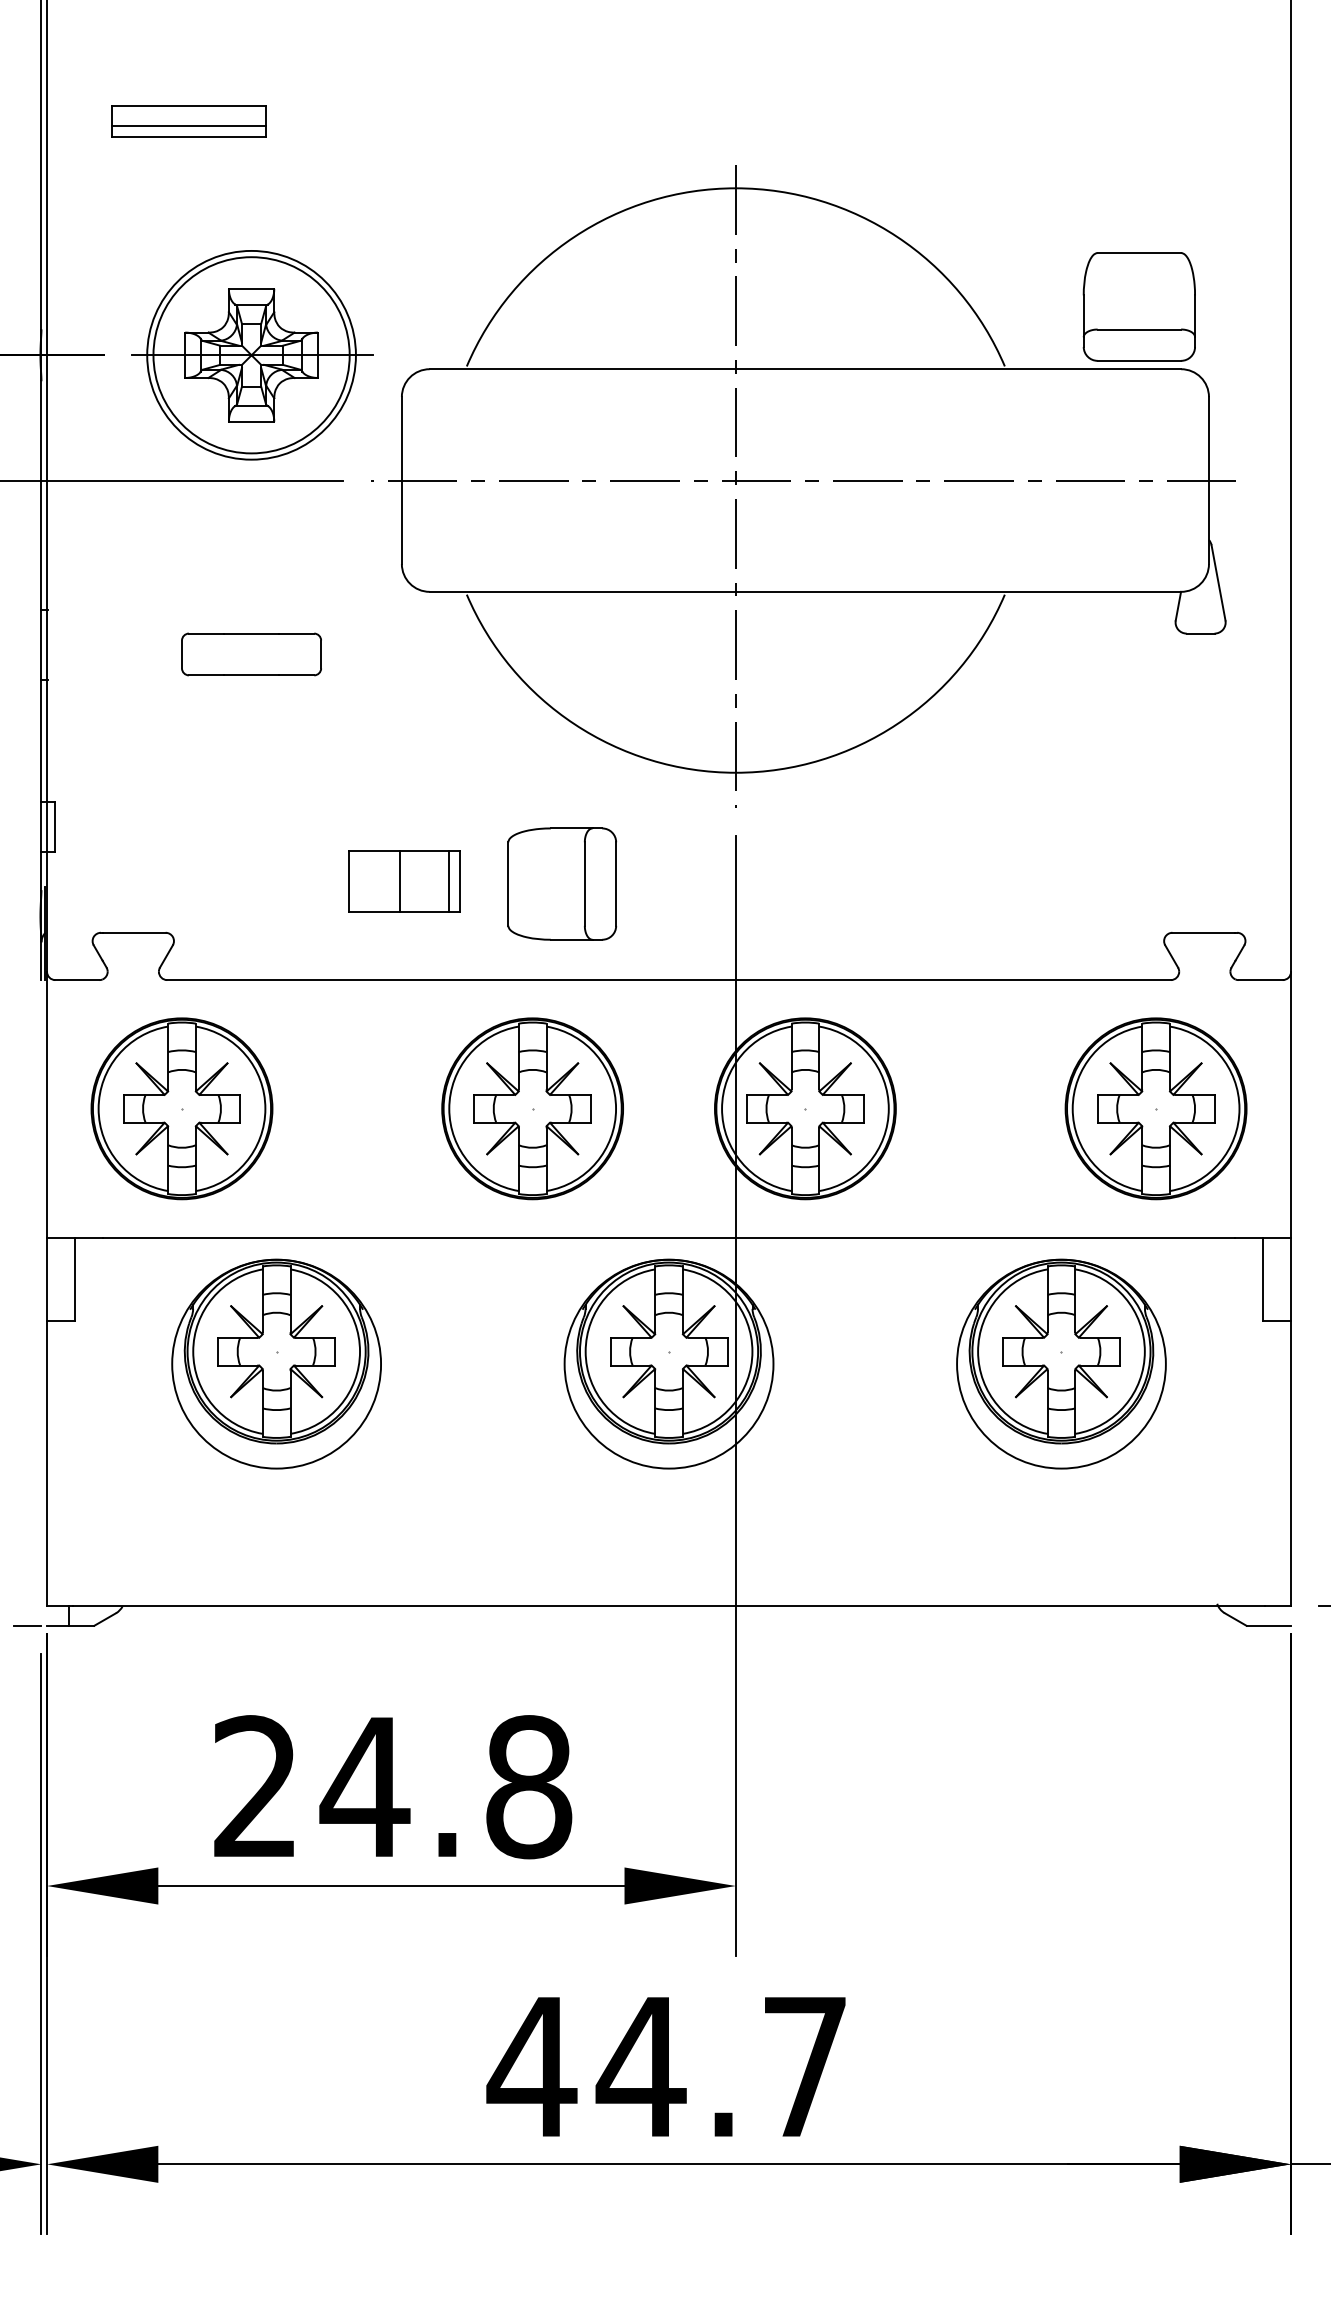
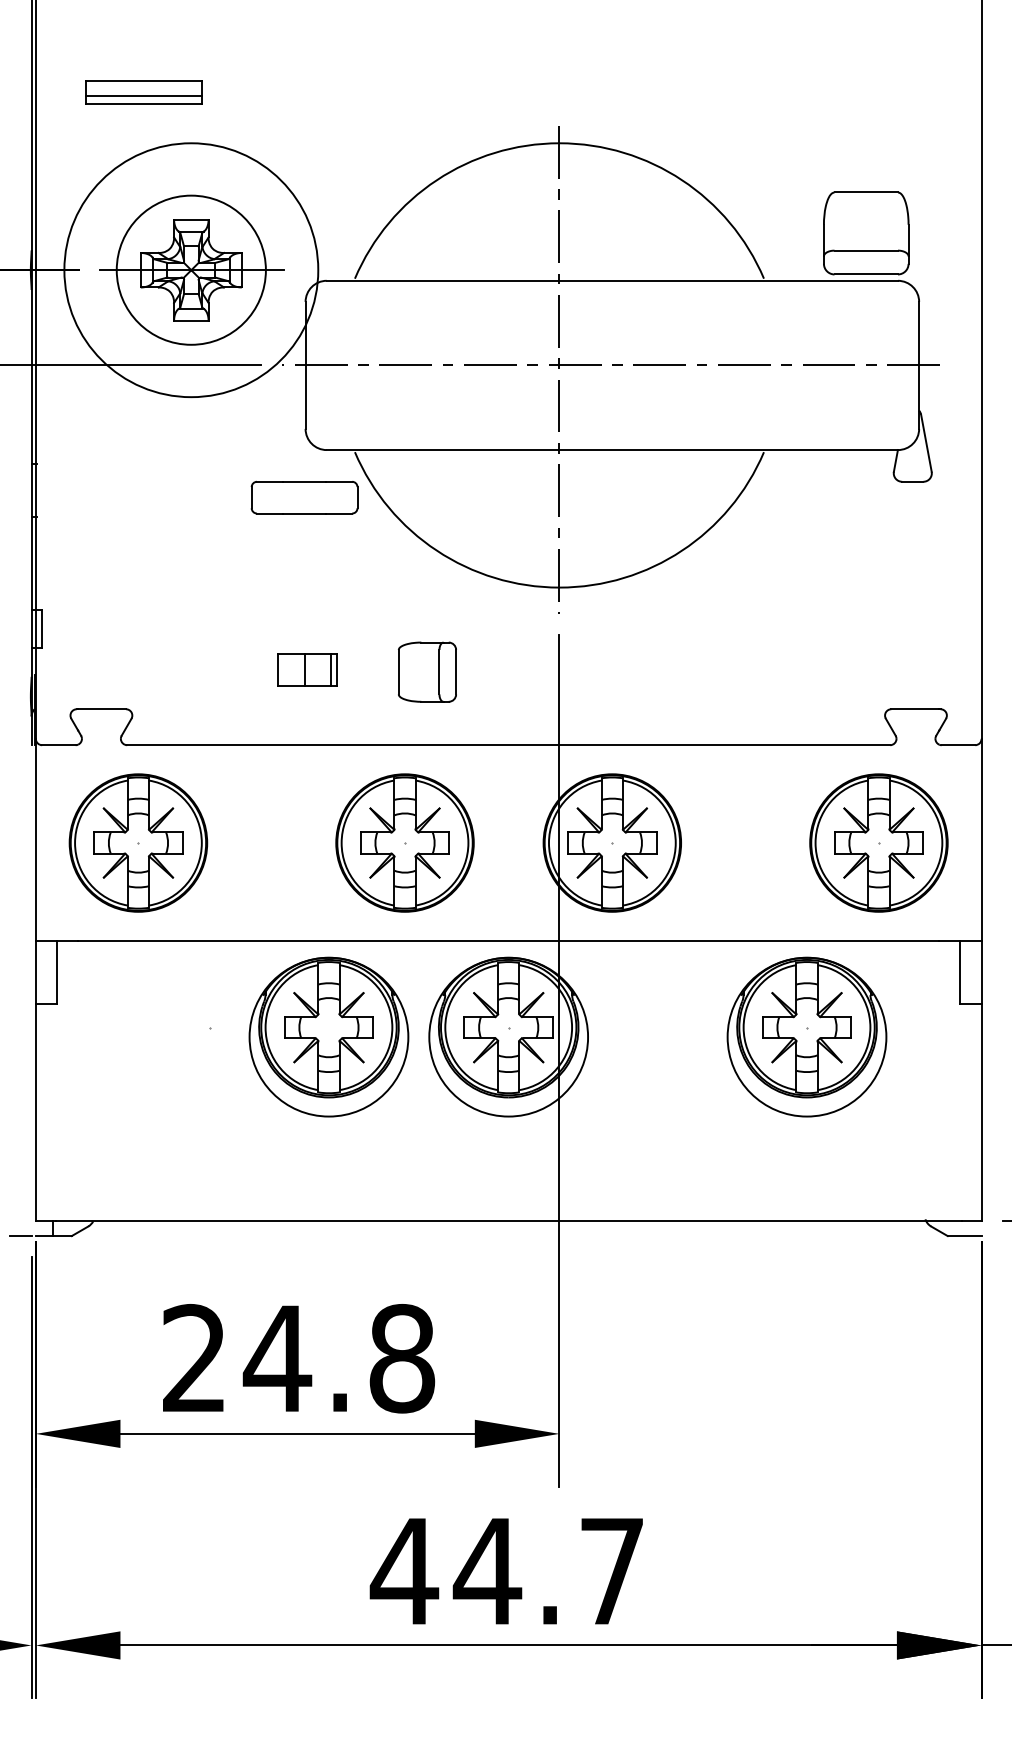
circle: (251, 354) -> (191, 269), size x1.6
part: (251, 654) -> (304, 497), moved
part: (404, 881) -> (307, 670), size x0.7
part: (561, 883) -> (426, 671), size x0.7
part: (276, 1363) -> (328, 1036), moved

